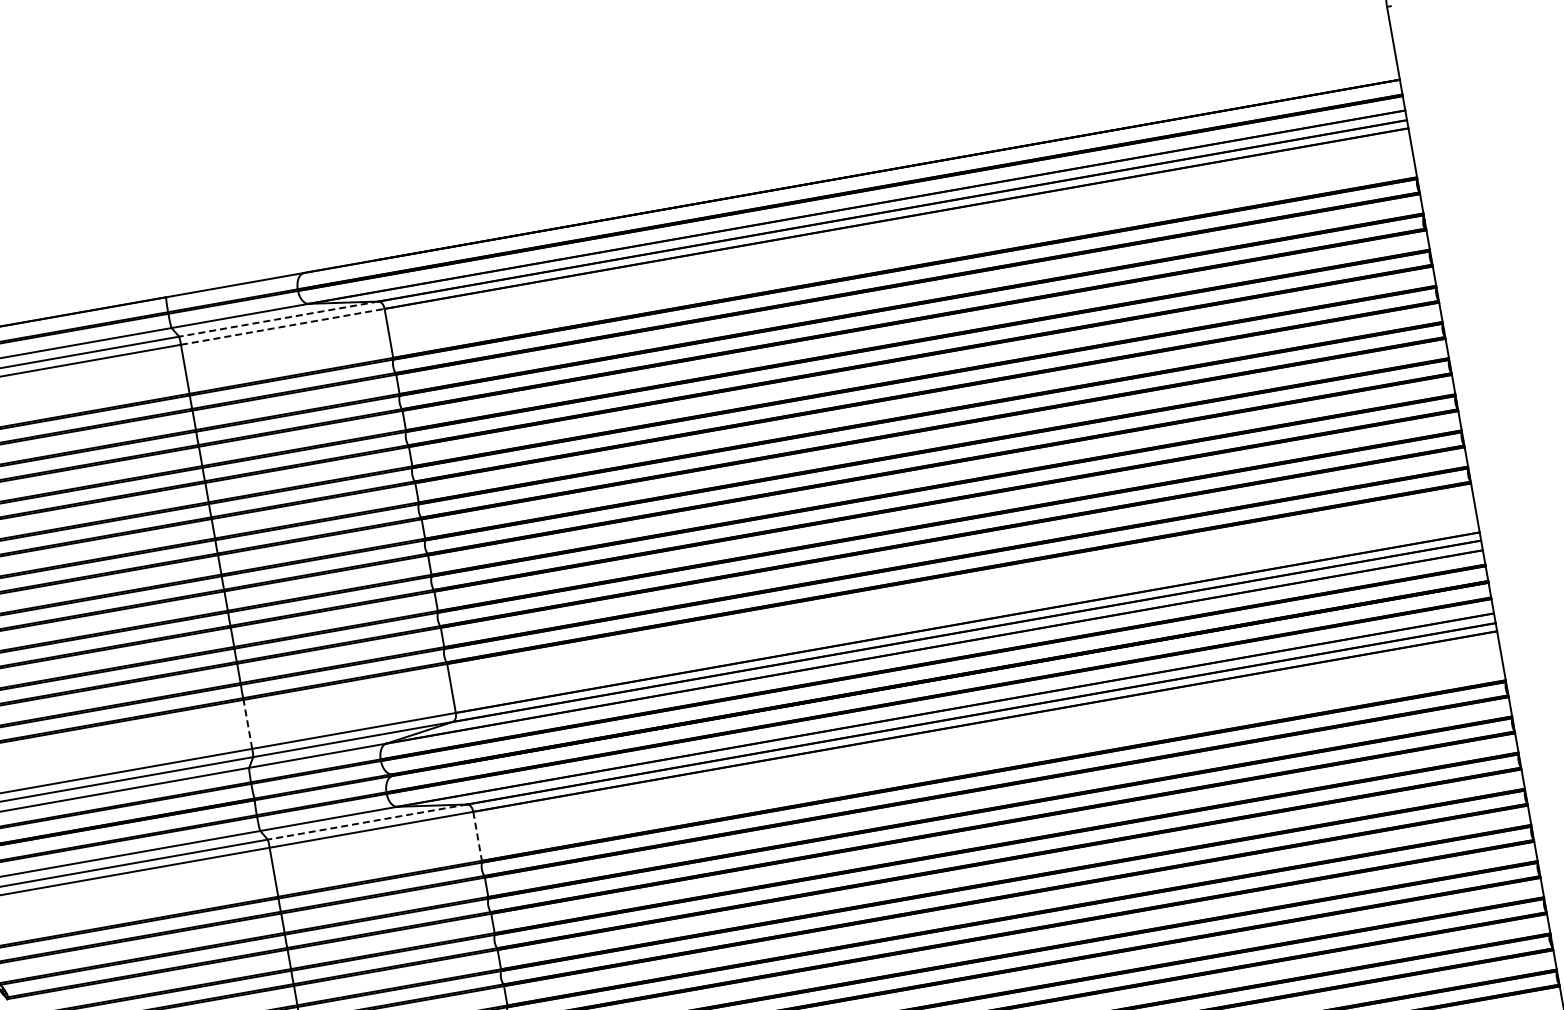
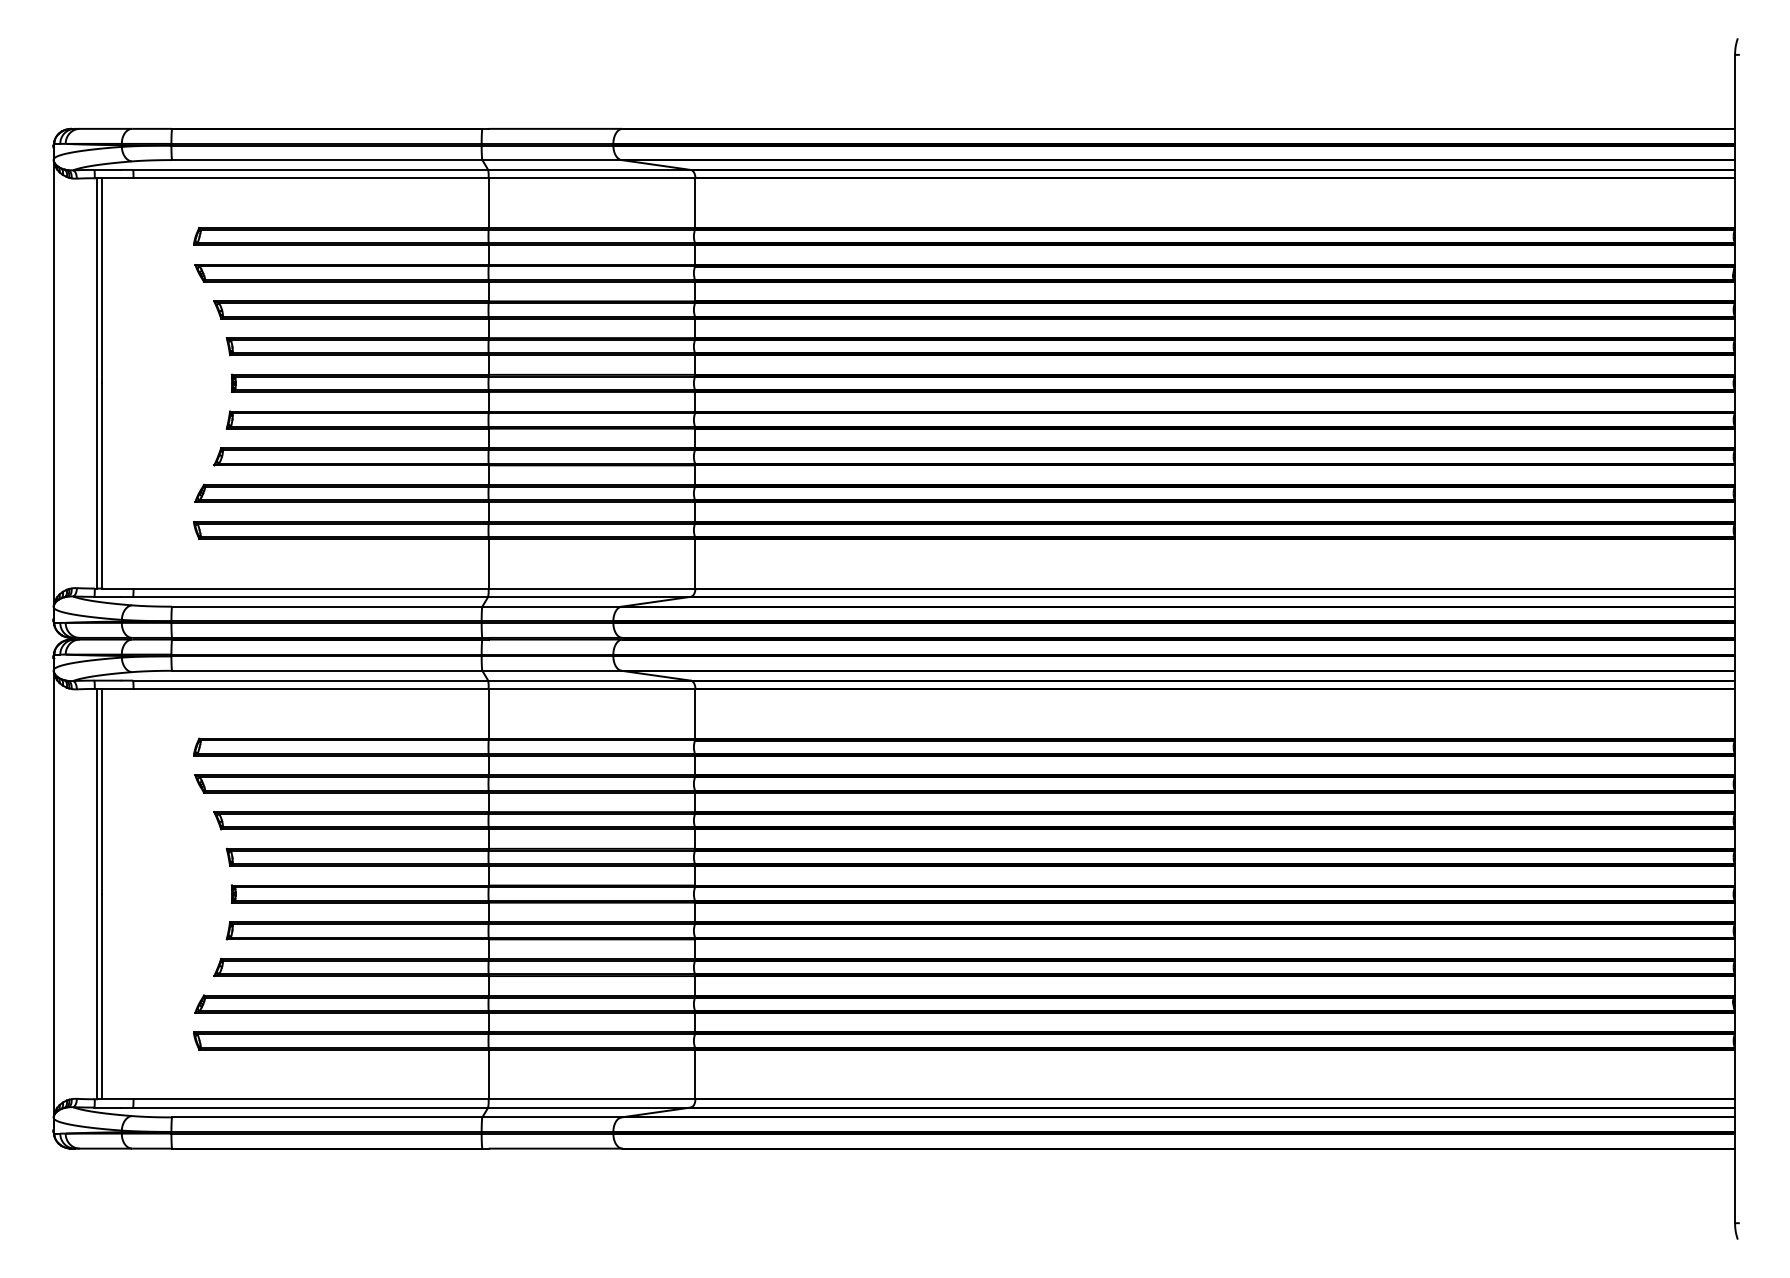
line: (277, 318) -> (588, 169), dashed -> solid
line: (283, 327) -> (592, 178), dashed -> solid
line: (247, 724) -> (488, 563), dashed -> solid
line: (366, 822) -> (588, 680), dashed -> solid
line: (477, 836) -> (695, 713), dashed -> solid

